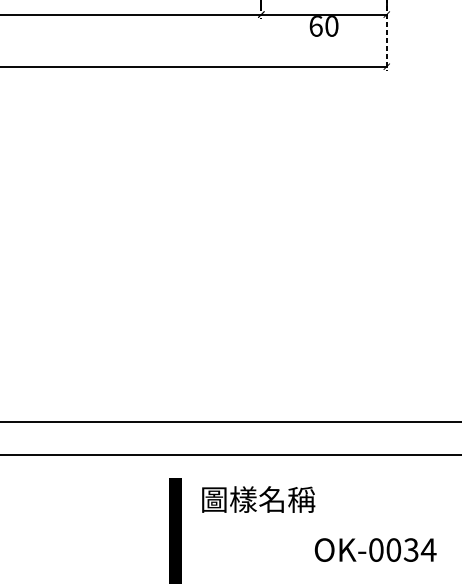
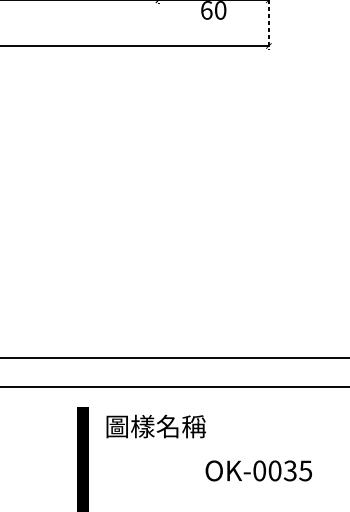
text: (428, 549) -> (305, 470), OK-0034 -> OK-0035

